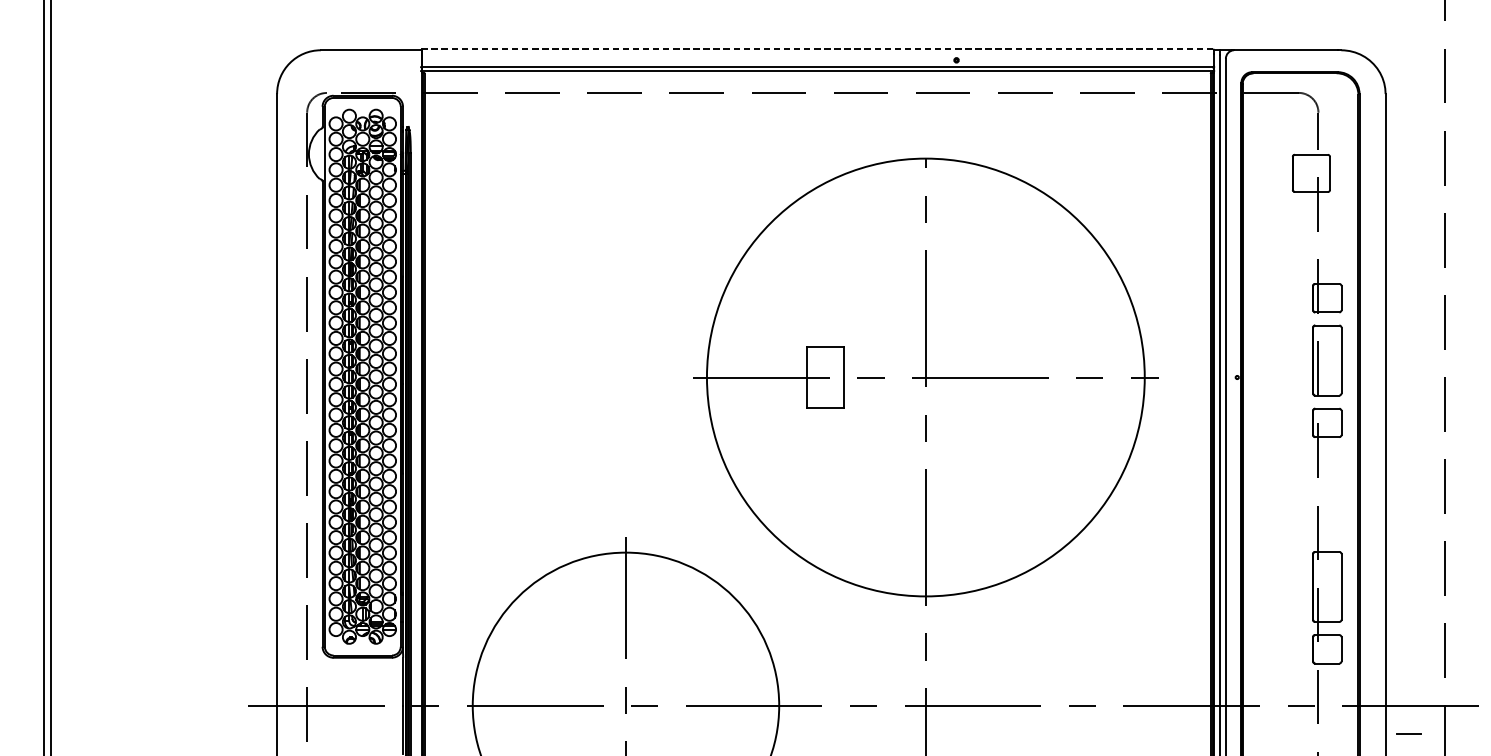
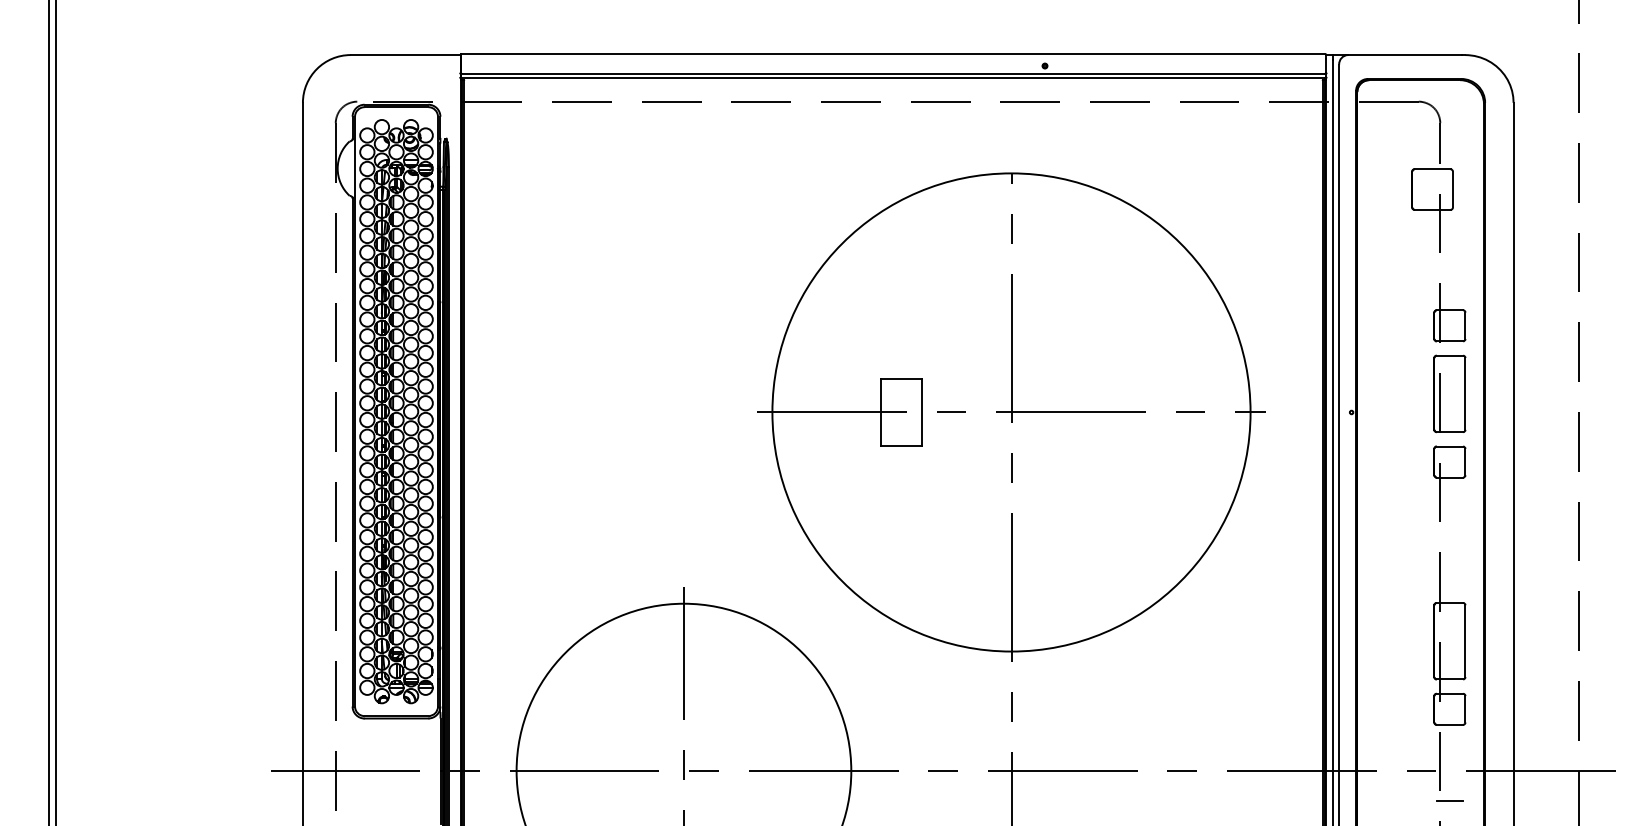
line: (816, 49) -> (892, 54), dashed -> solid
line: (1408, 732) -> (1449, 800), moved

